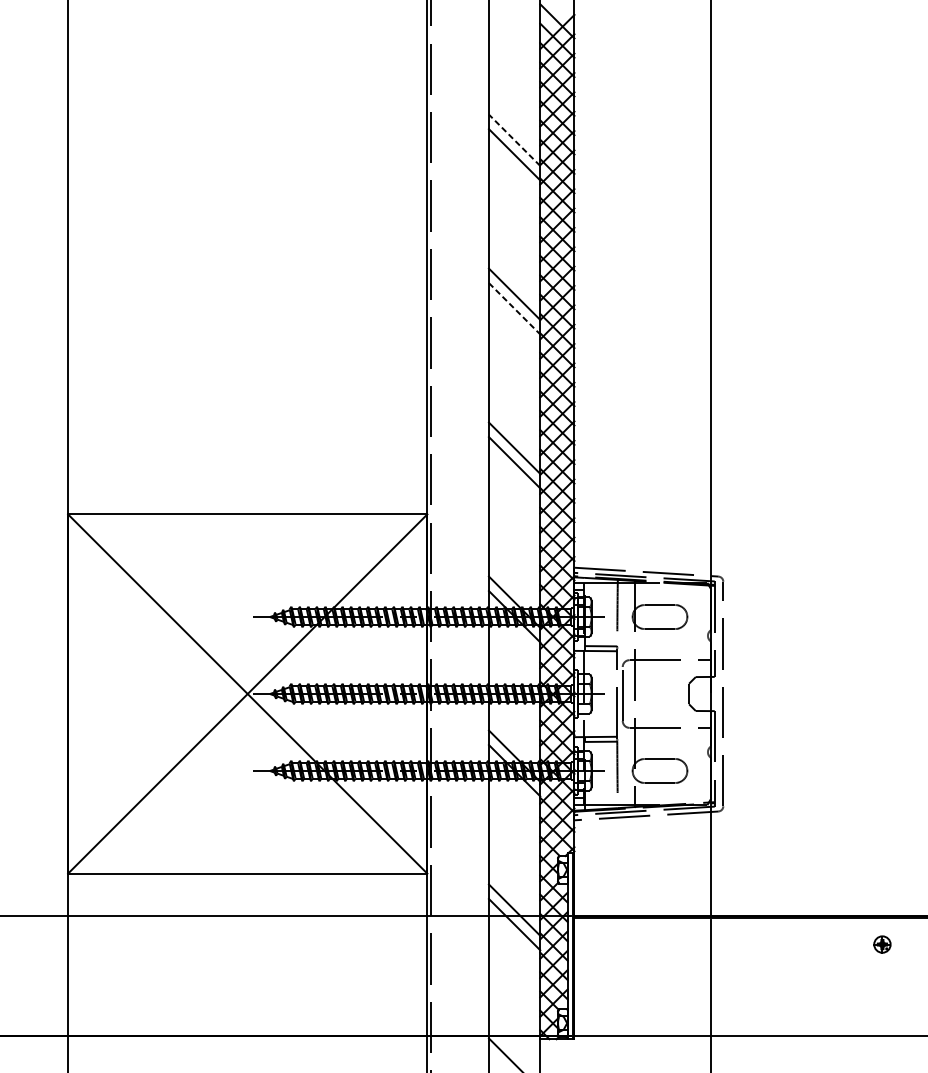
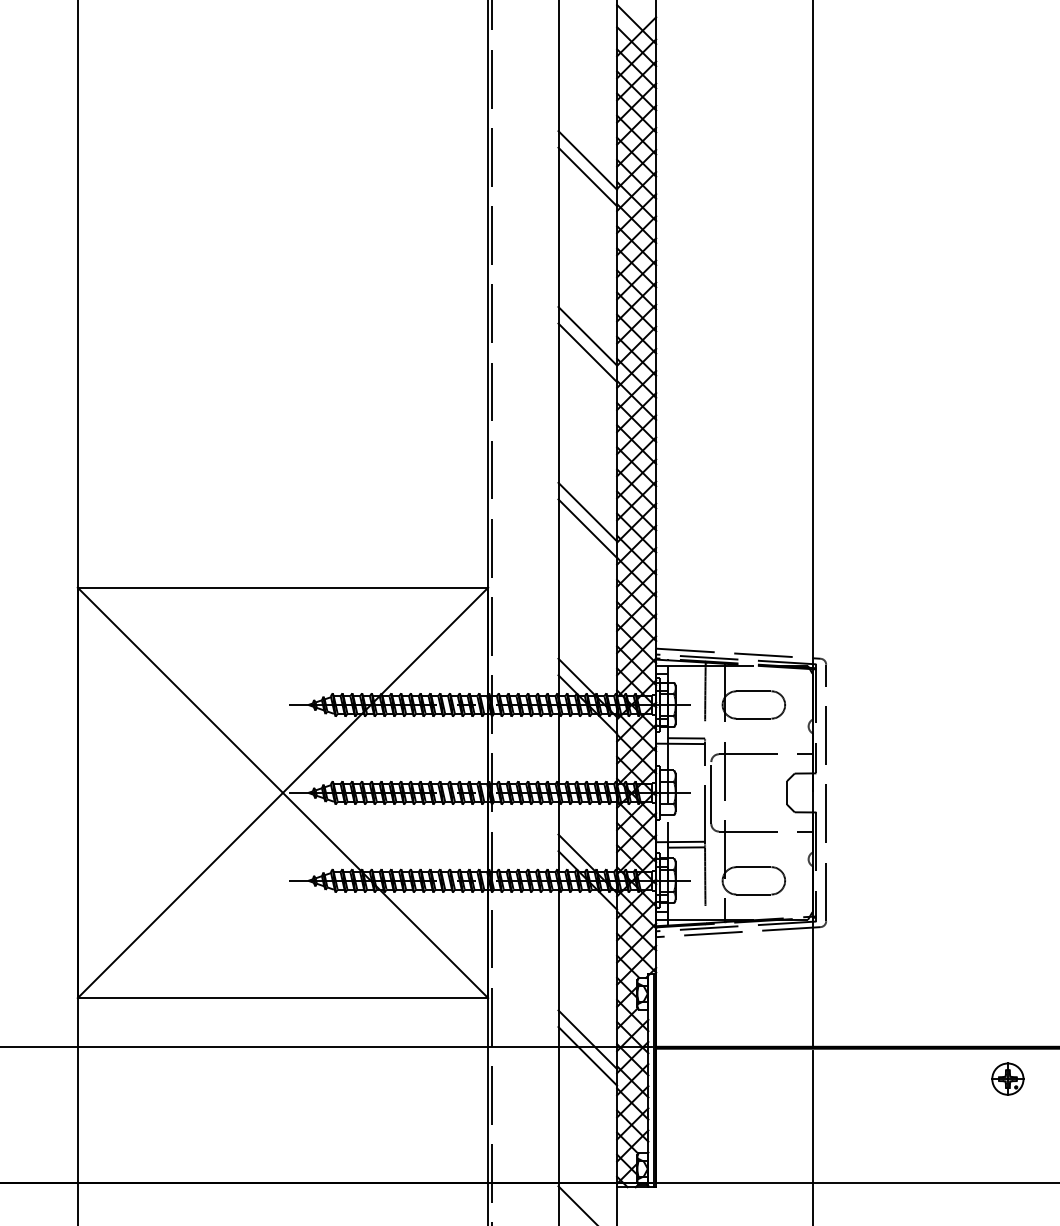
line: (514, 140) -> (587, 160), dashed -> solid
line: (515, 309) -> (588, 353), dashed -> solid
part: (882, 944) -> (1007, 1078), size x1.67

